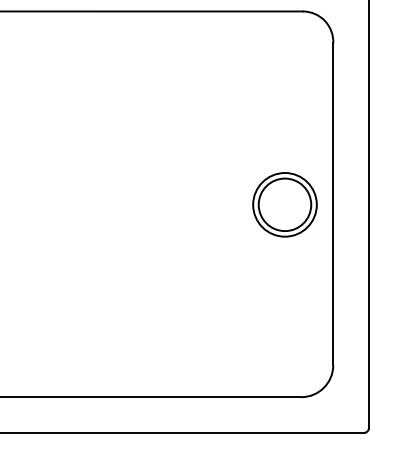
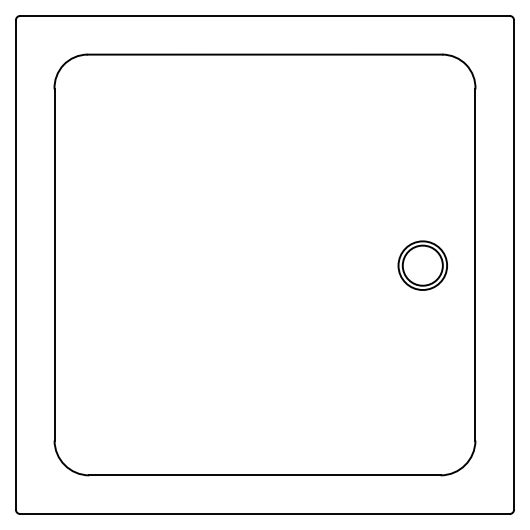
part: (284, 204) -> (422, 265), size x0.7

